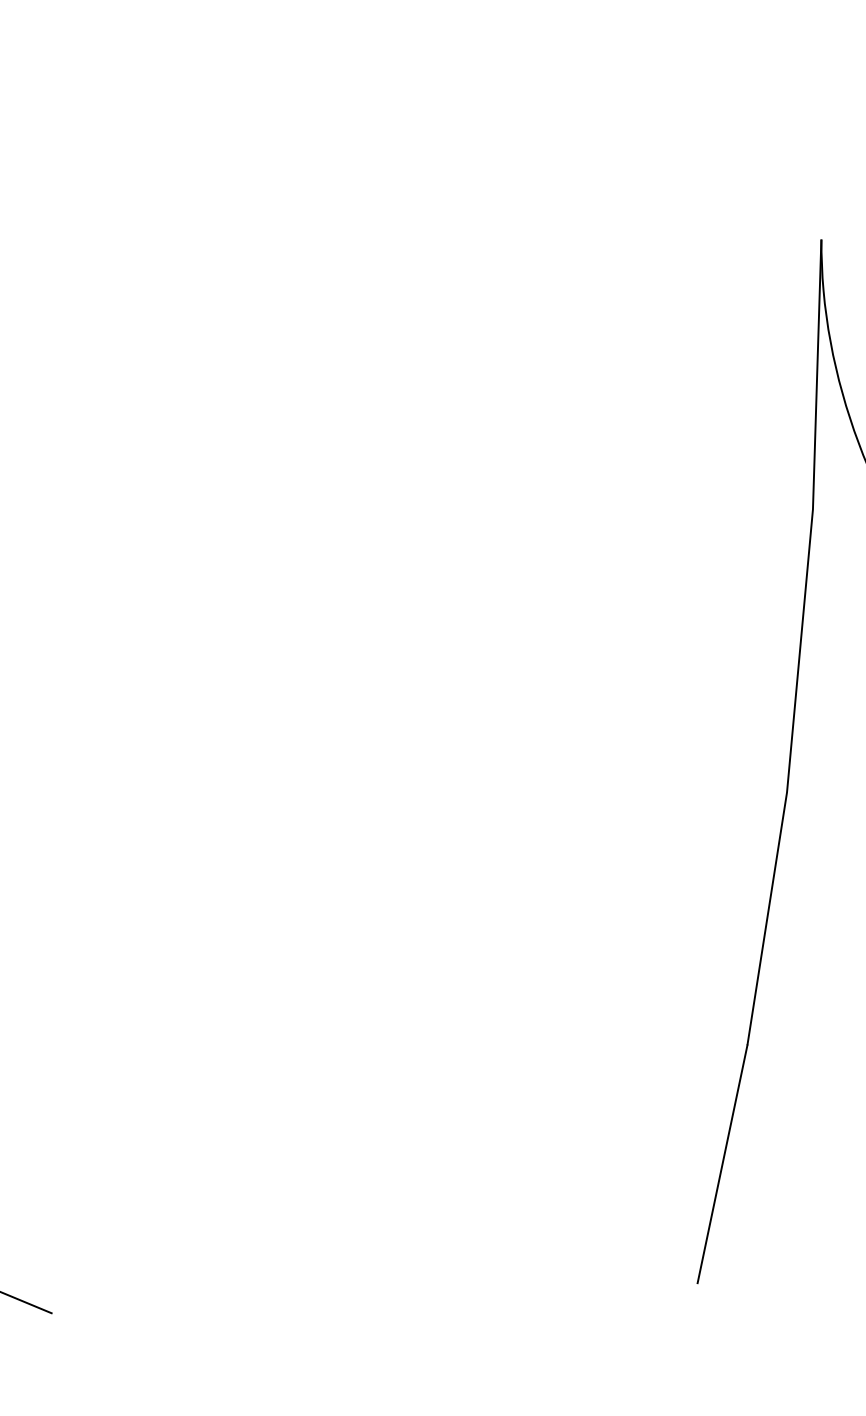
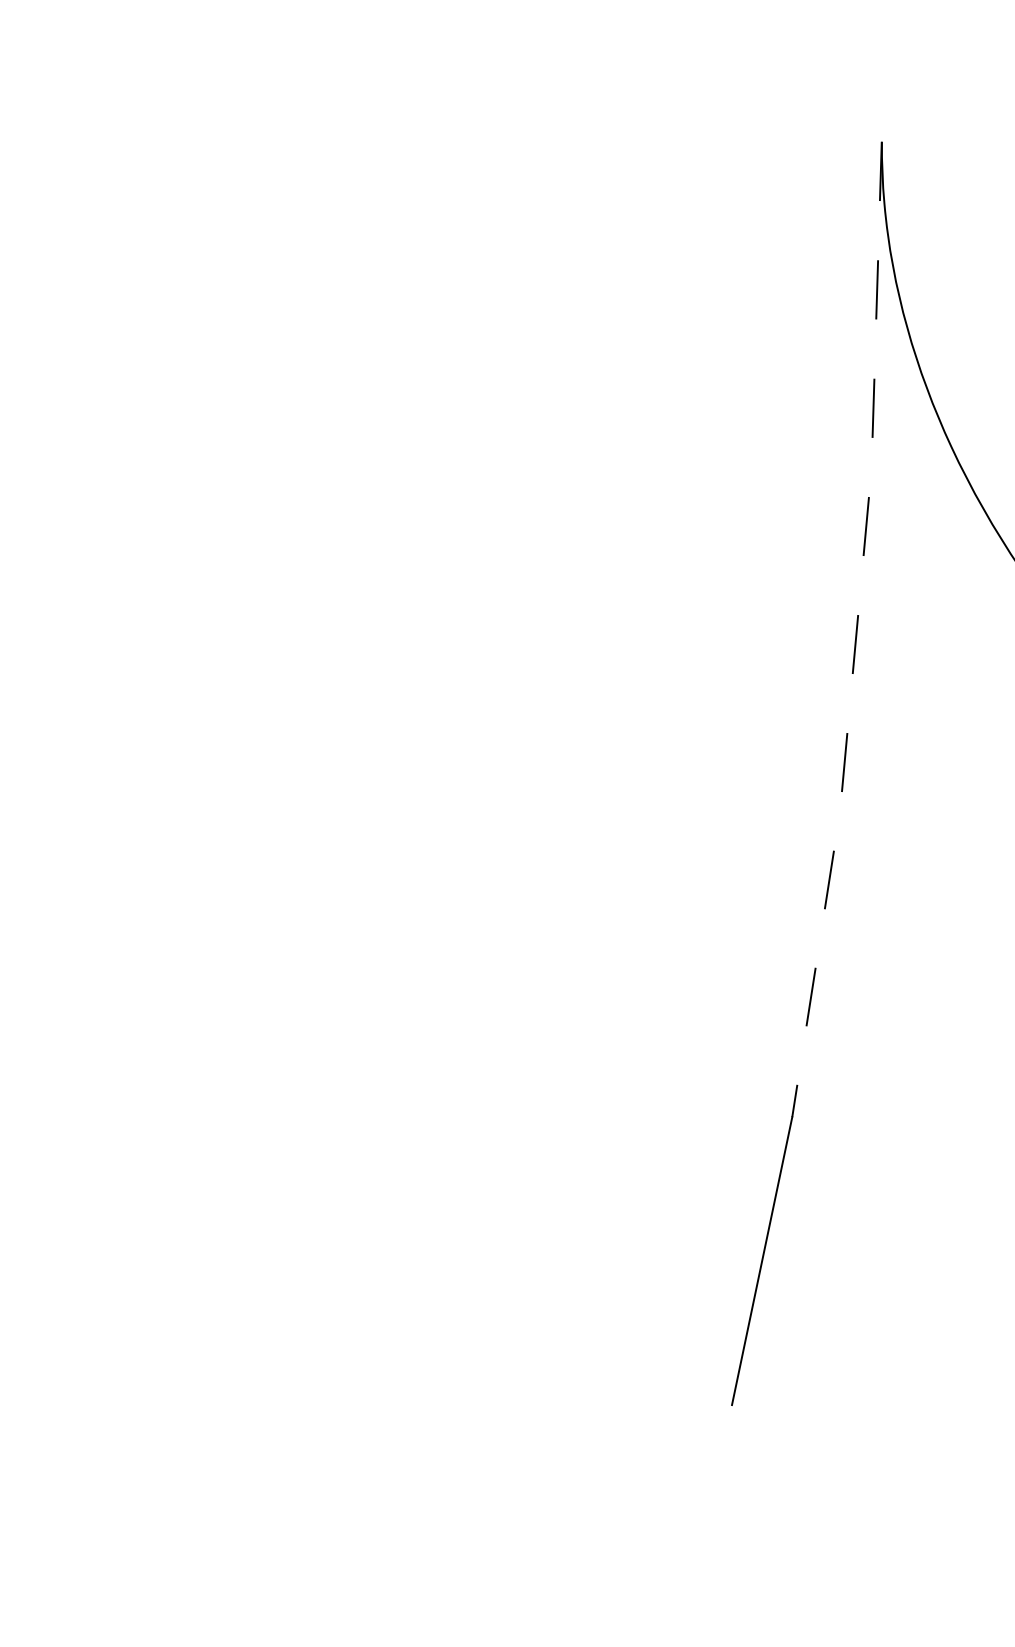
line: (800, 643) -> (856, 630), solid -> dashed

